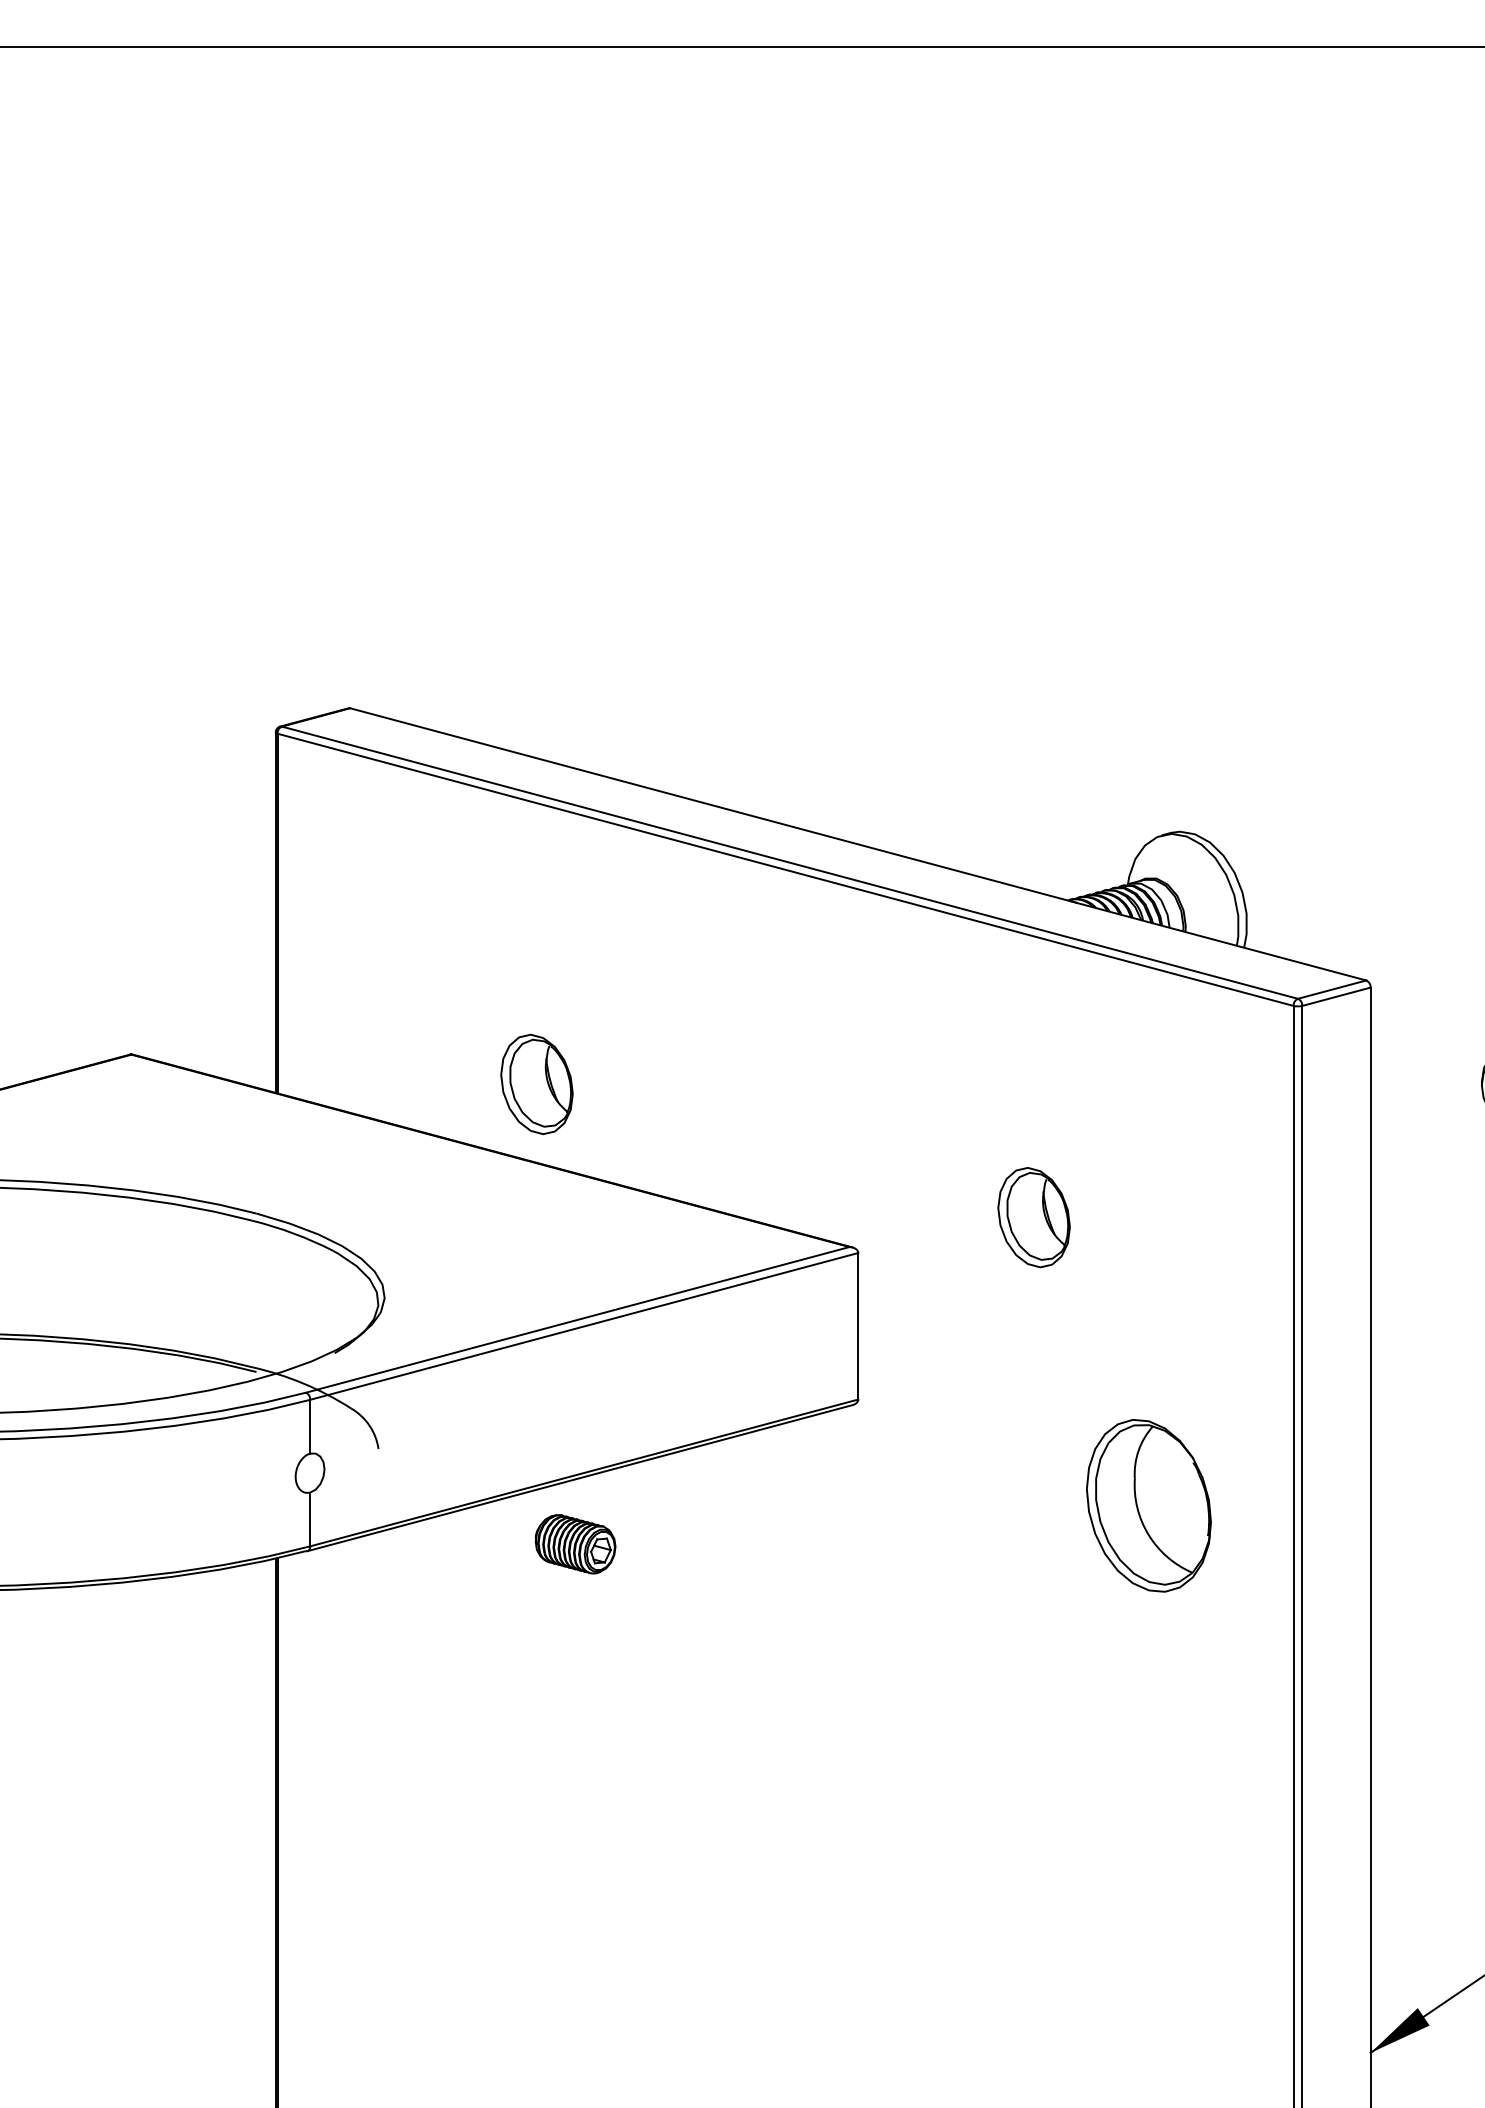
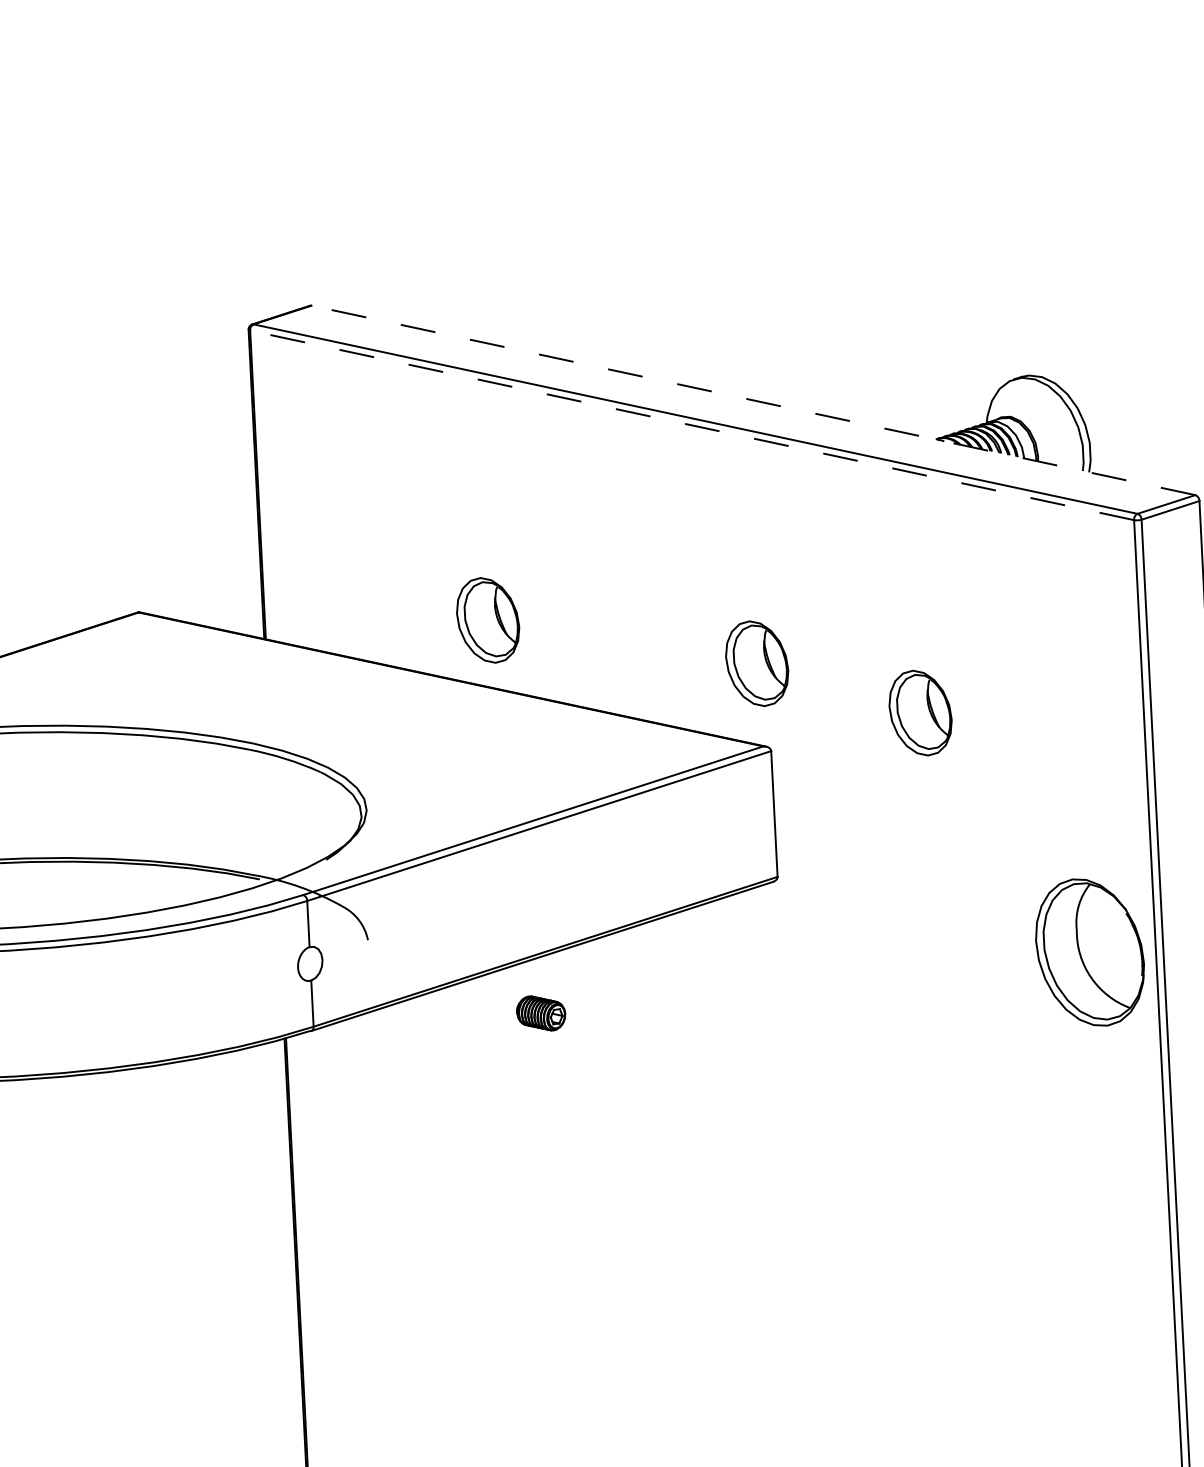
line: (858, 844) -> (753, 400), solid -> dashed
line: (785, 869) -> (692, 425), solid -> dashed
part: (846, 1150) -> (756, 663), added
part: (1148, 1505) -> (1089, 952), moved
part: (575, 1544) -> (541, 1013), size x0.7

